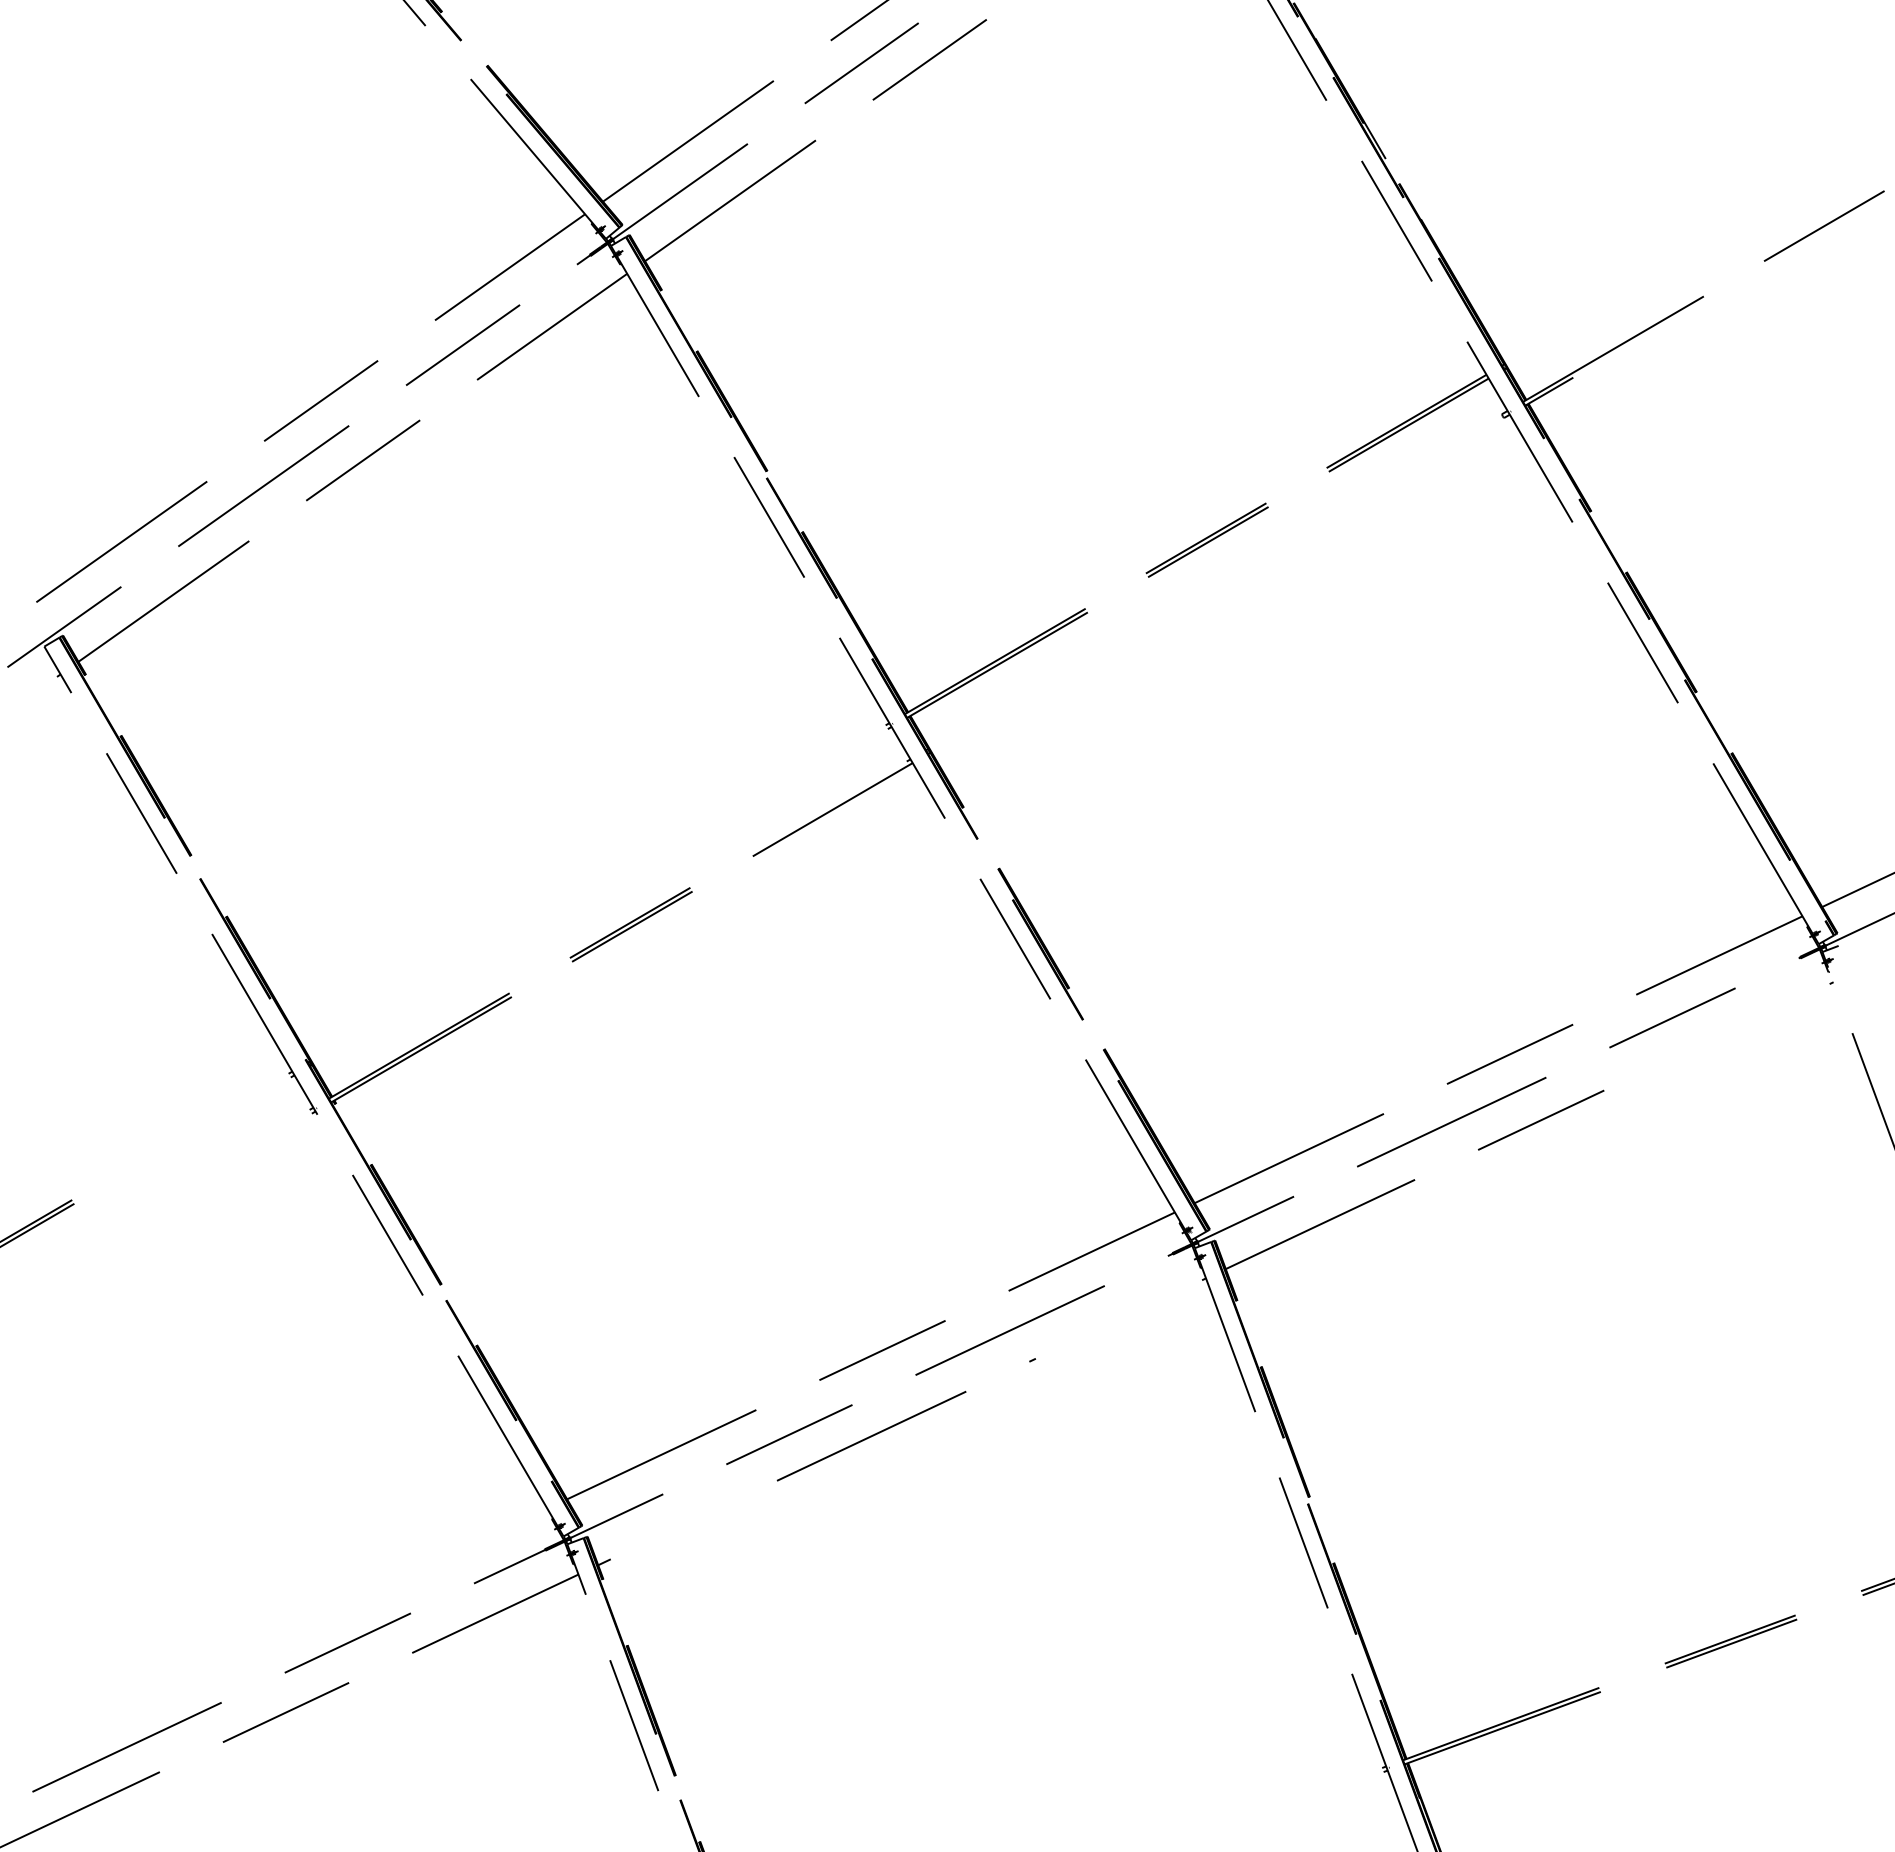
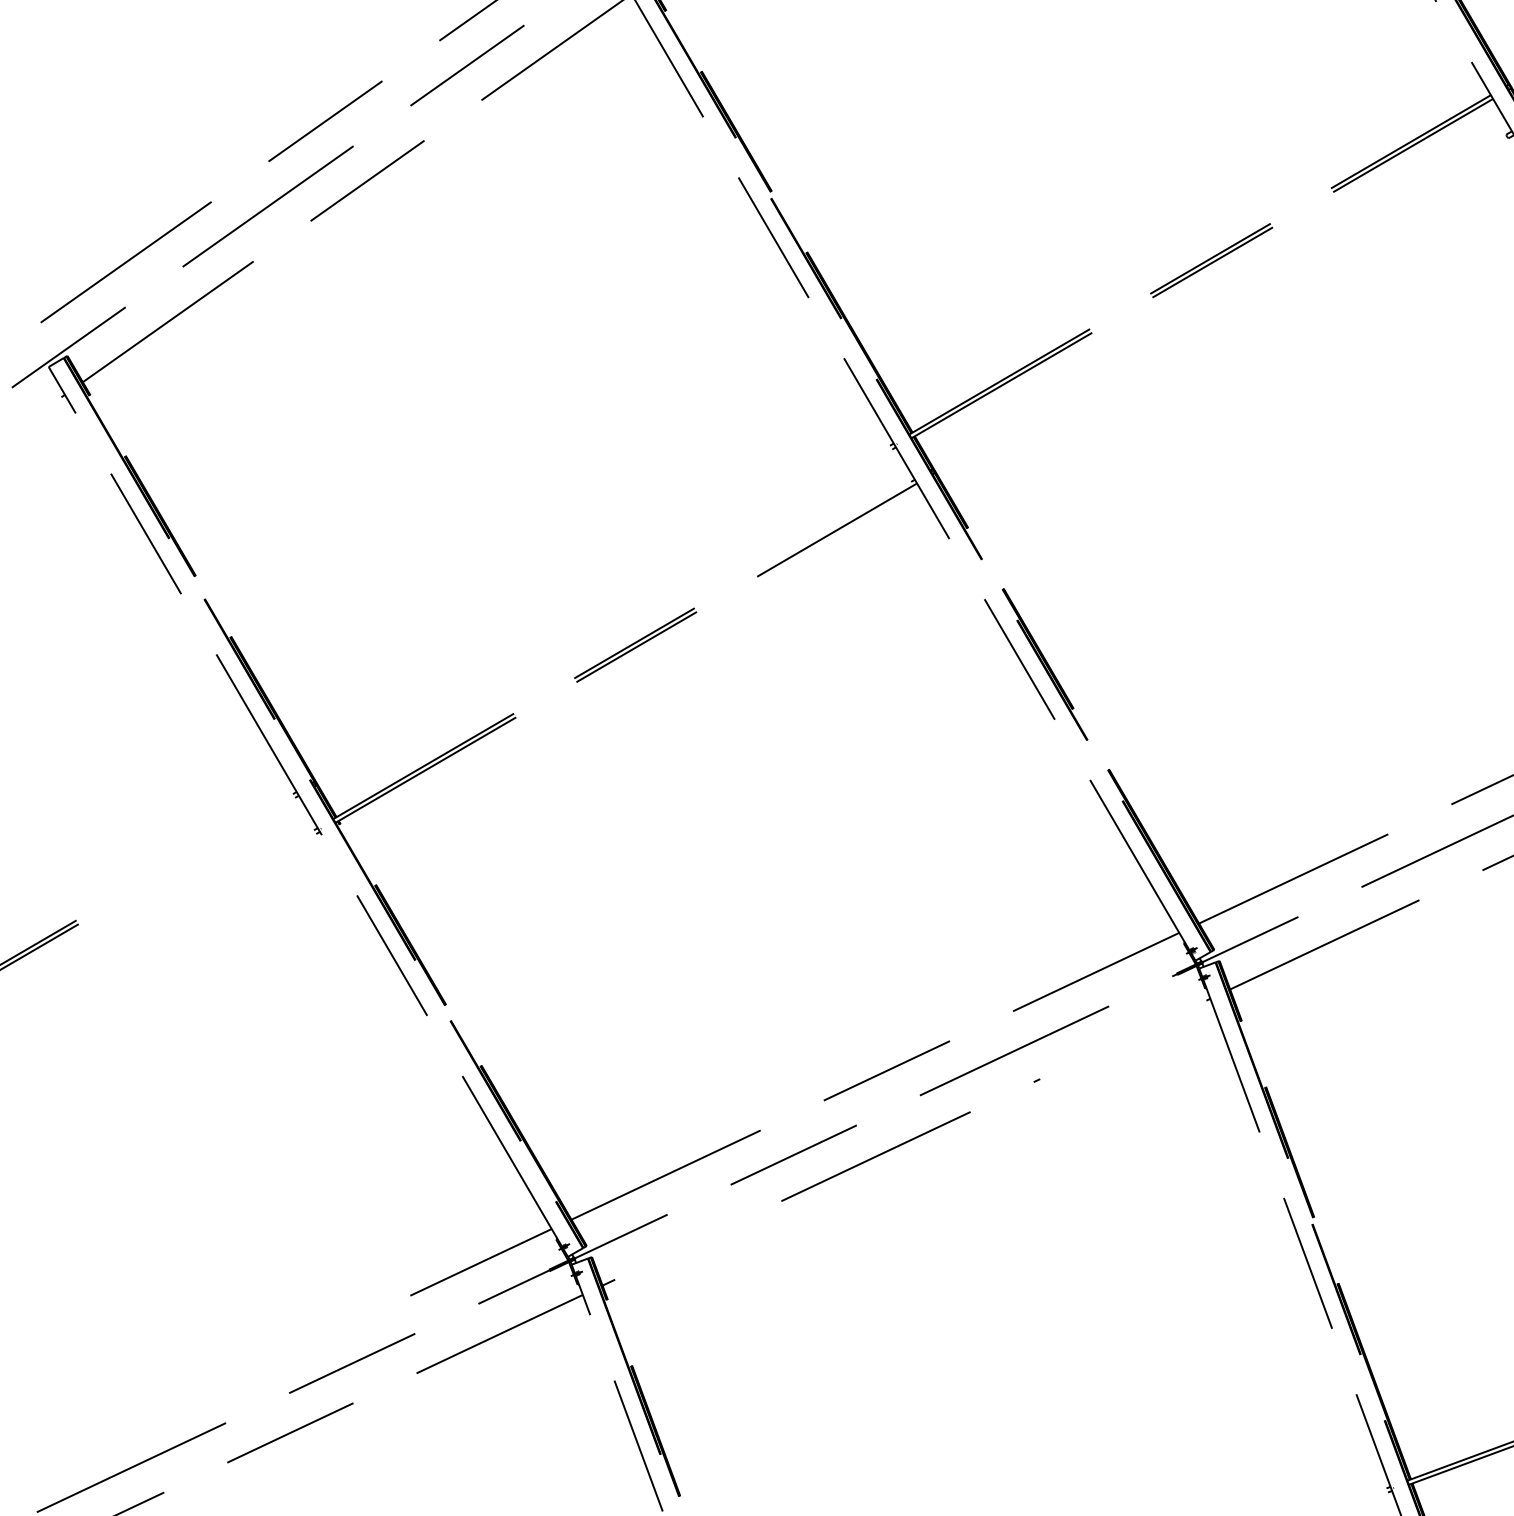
line: (476, 1541) -> (480, 1261), added

